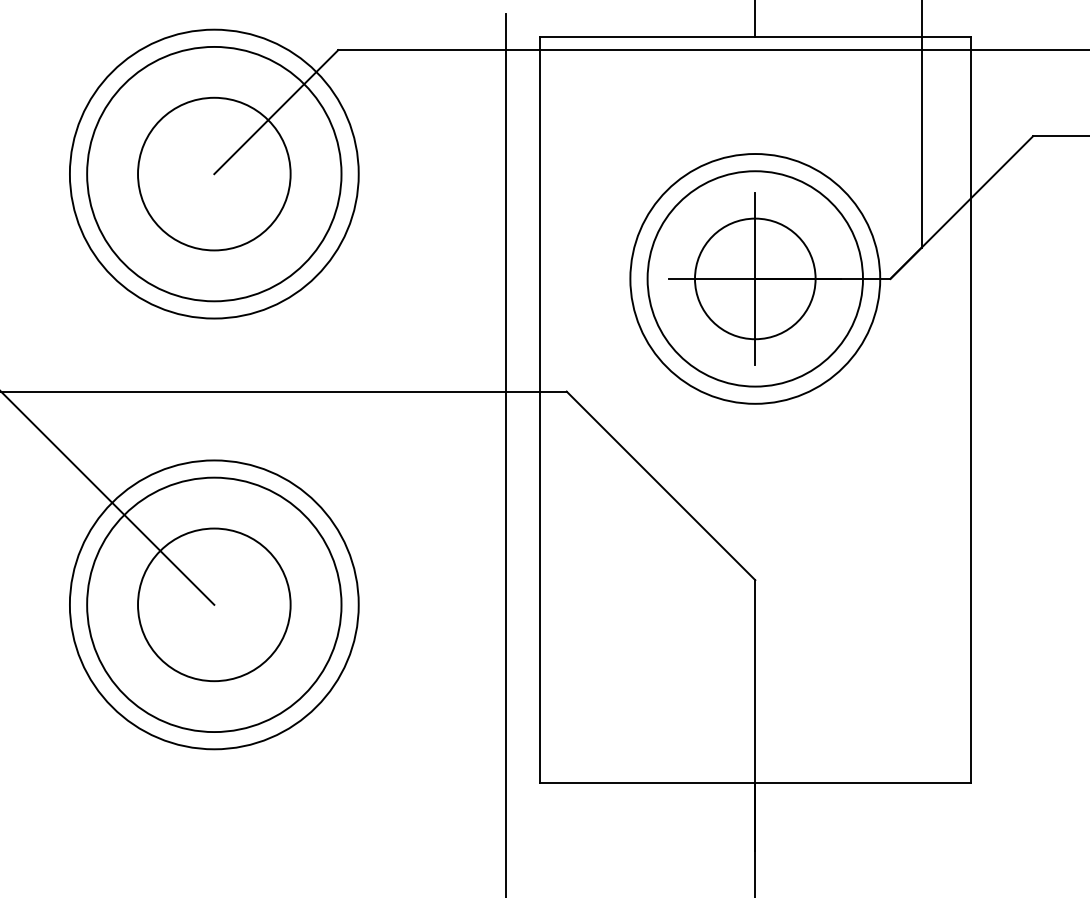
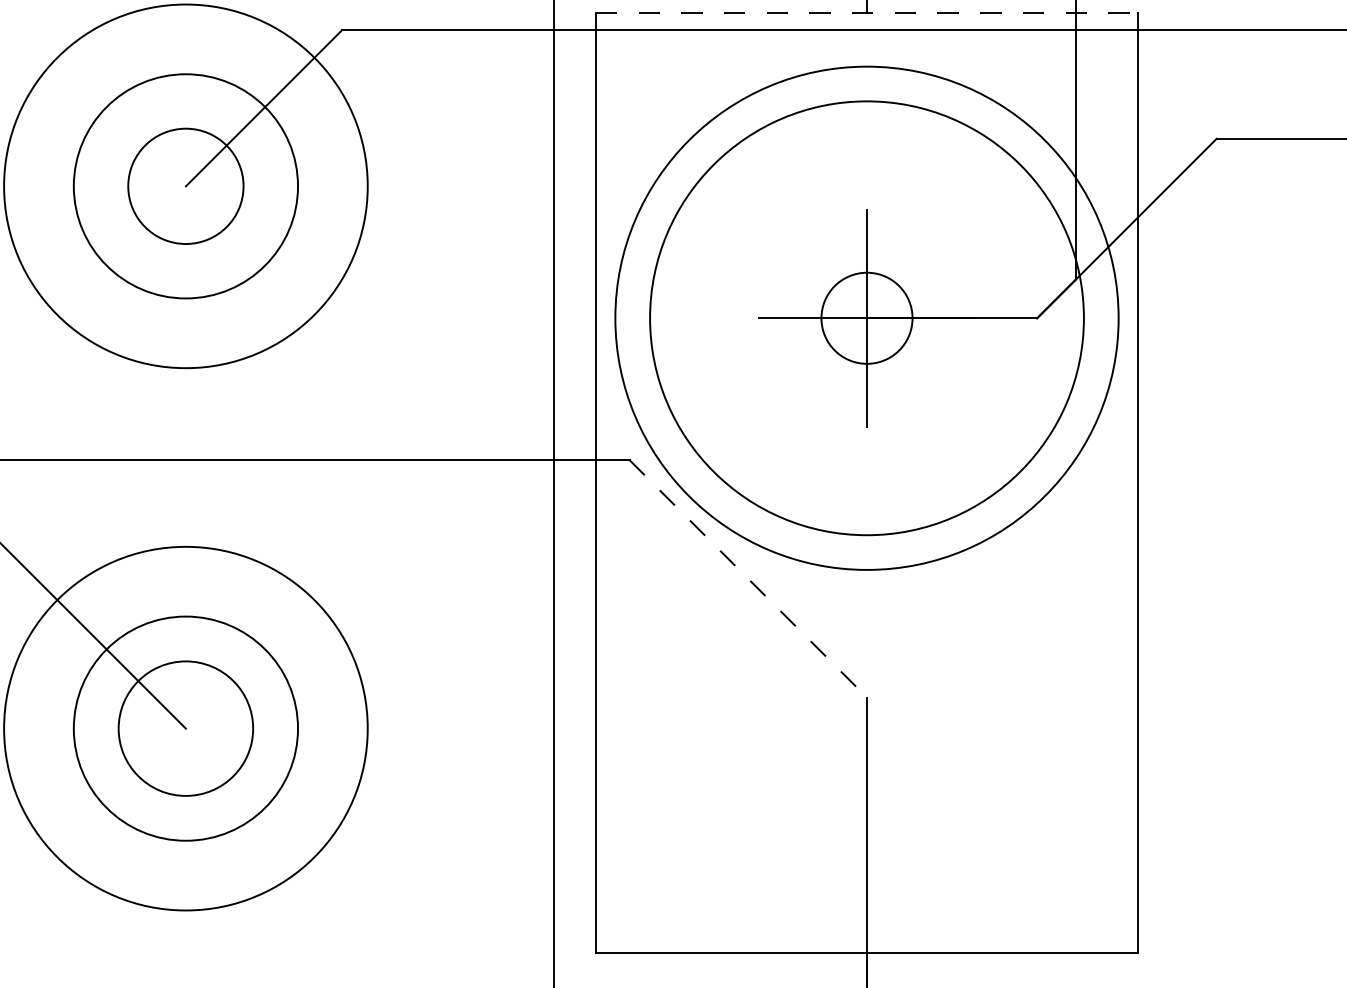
line: (755, 36) -> (867, 13), solid -> dashed
circle: (214, 173) -> (186, 185), size x0.6
circle: (214, 173) -> (186, 185), size x0.7
circle: (754, 278) -> (866, 317), size x0.6
circle: (754, 278) -> (866, 317), size x1.6
circle: (755, 278) -> (867, 317), size x1.6
line: (661, 486) -> (748, 579), solid -> dashed
circle: (214, 604) -> (186, 728), size x0.7
circle: (214, 604) -> (186, 728), size x0.7

